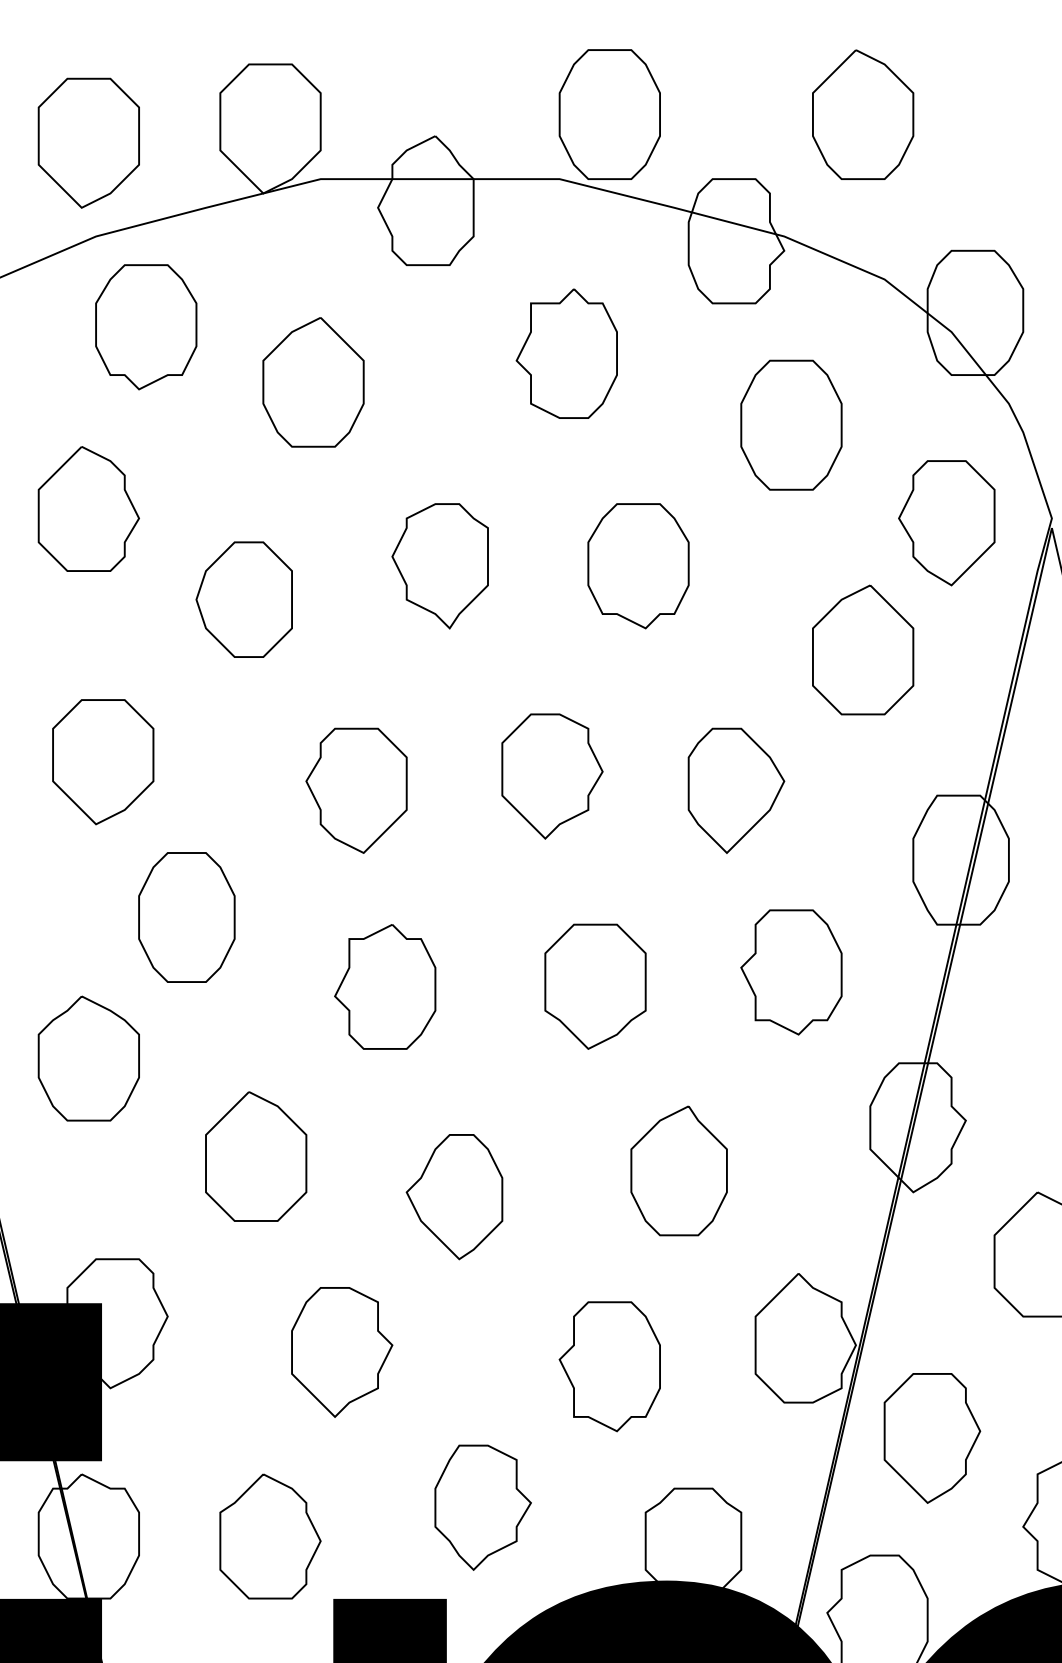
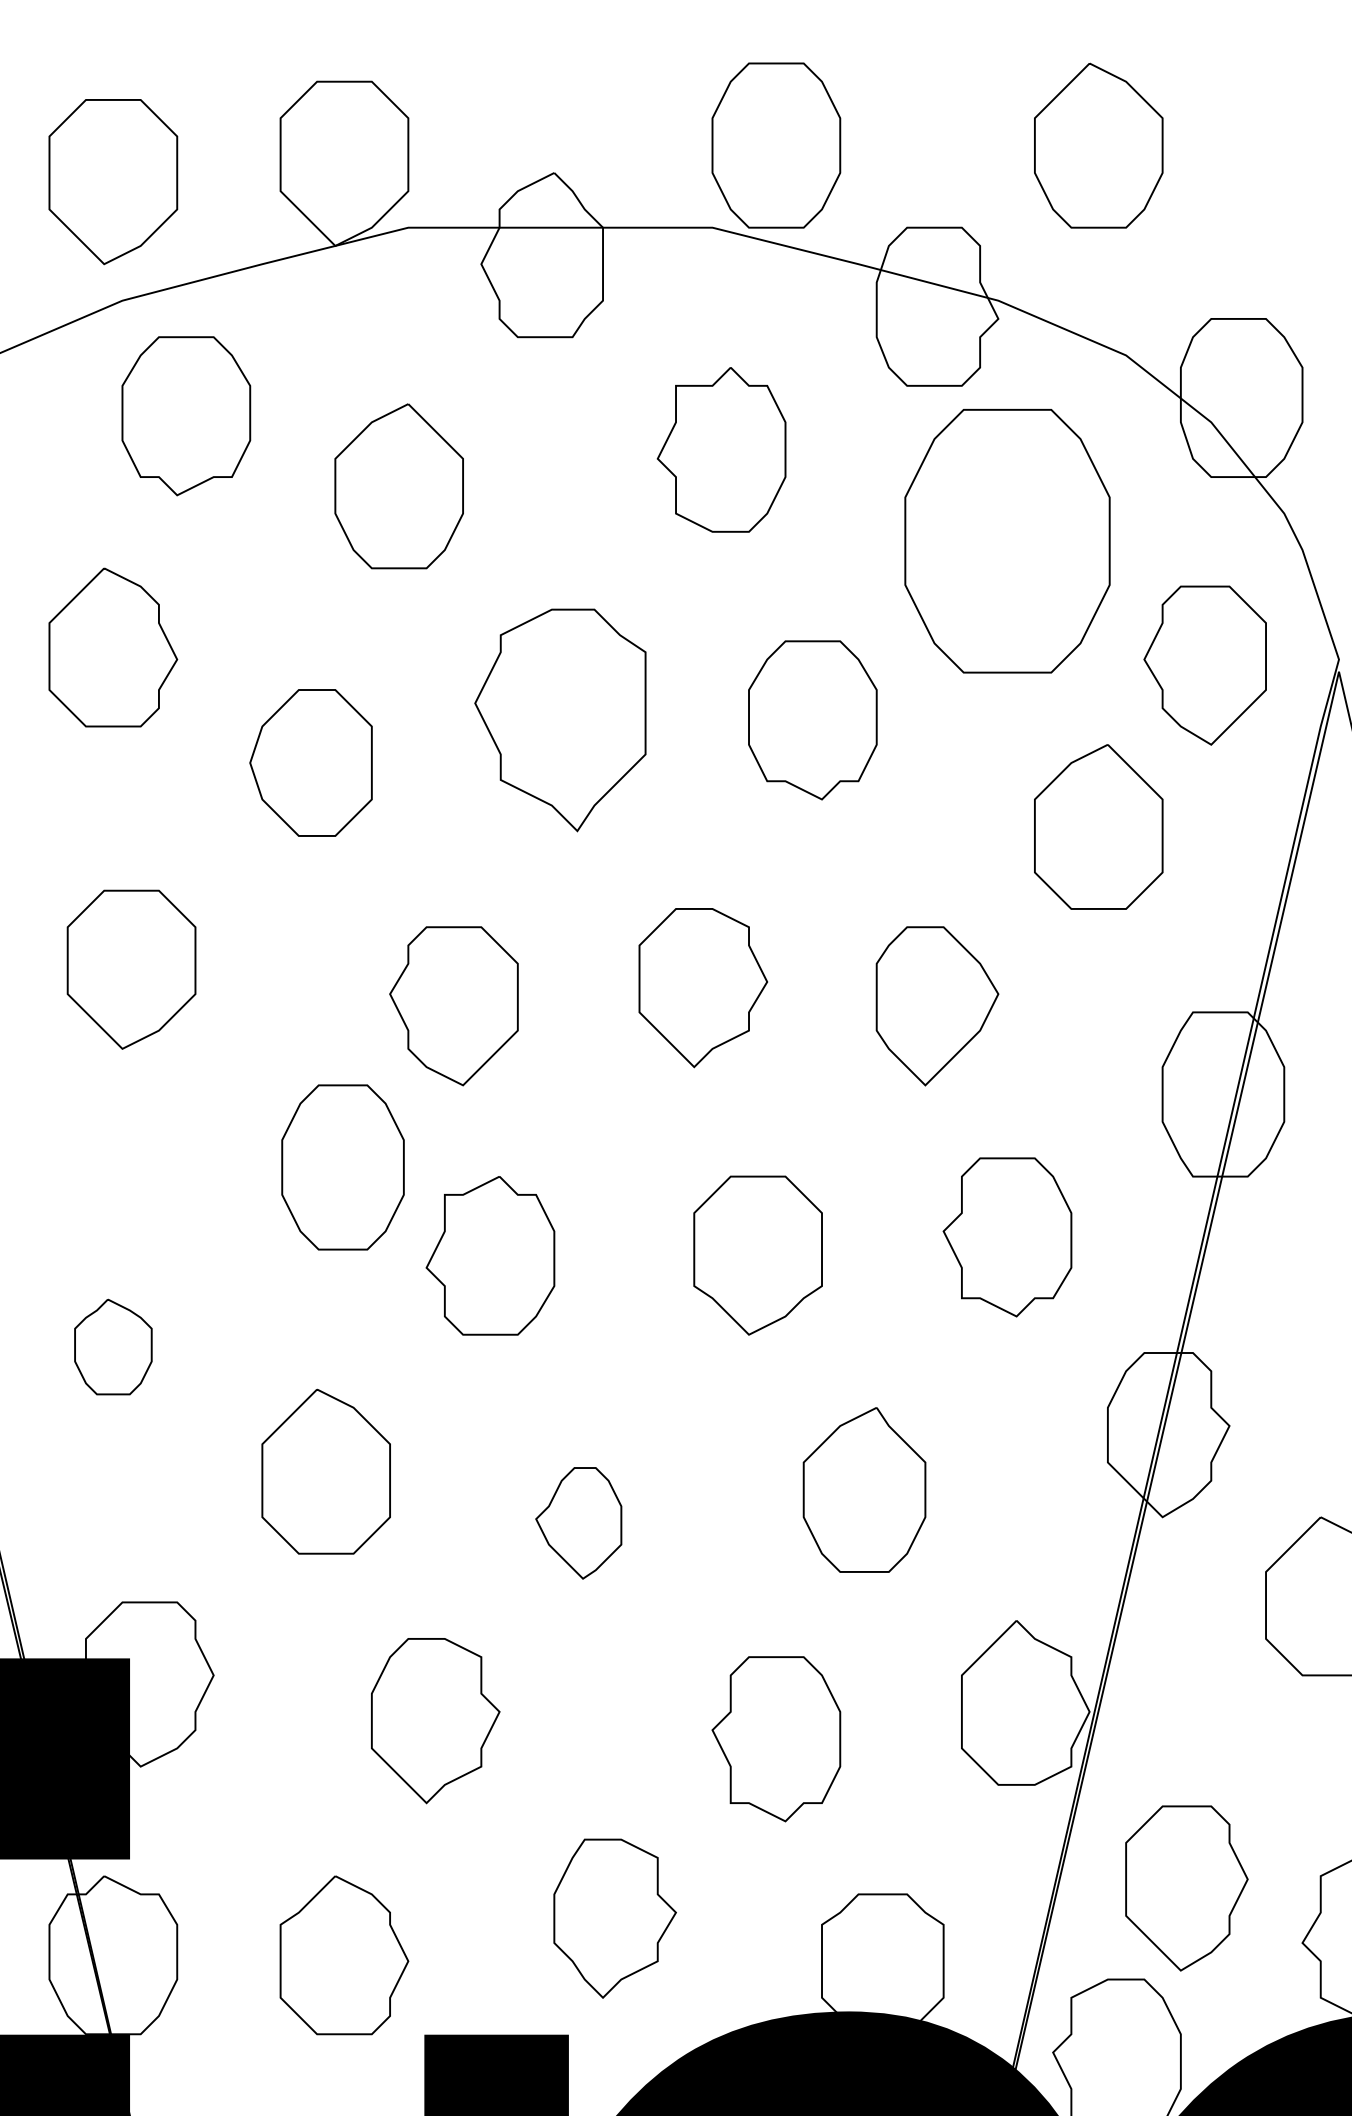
part: (791, 424) -> (1007, 540), size x1.6
part: (440, 566) -> (560, 720), size x1.4
part: (186, 917) -> (342, 1167), moved
part: (89, 1058) -> (113, 1346), size x0.6
part: (454, 1197) -> (578, 1523), size x0.7
part: (932, 1438) -> (1186, 1888), moved

